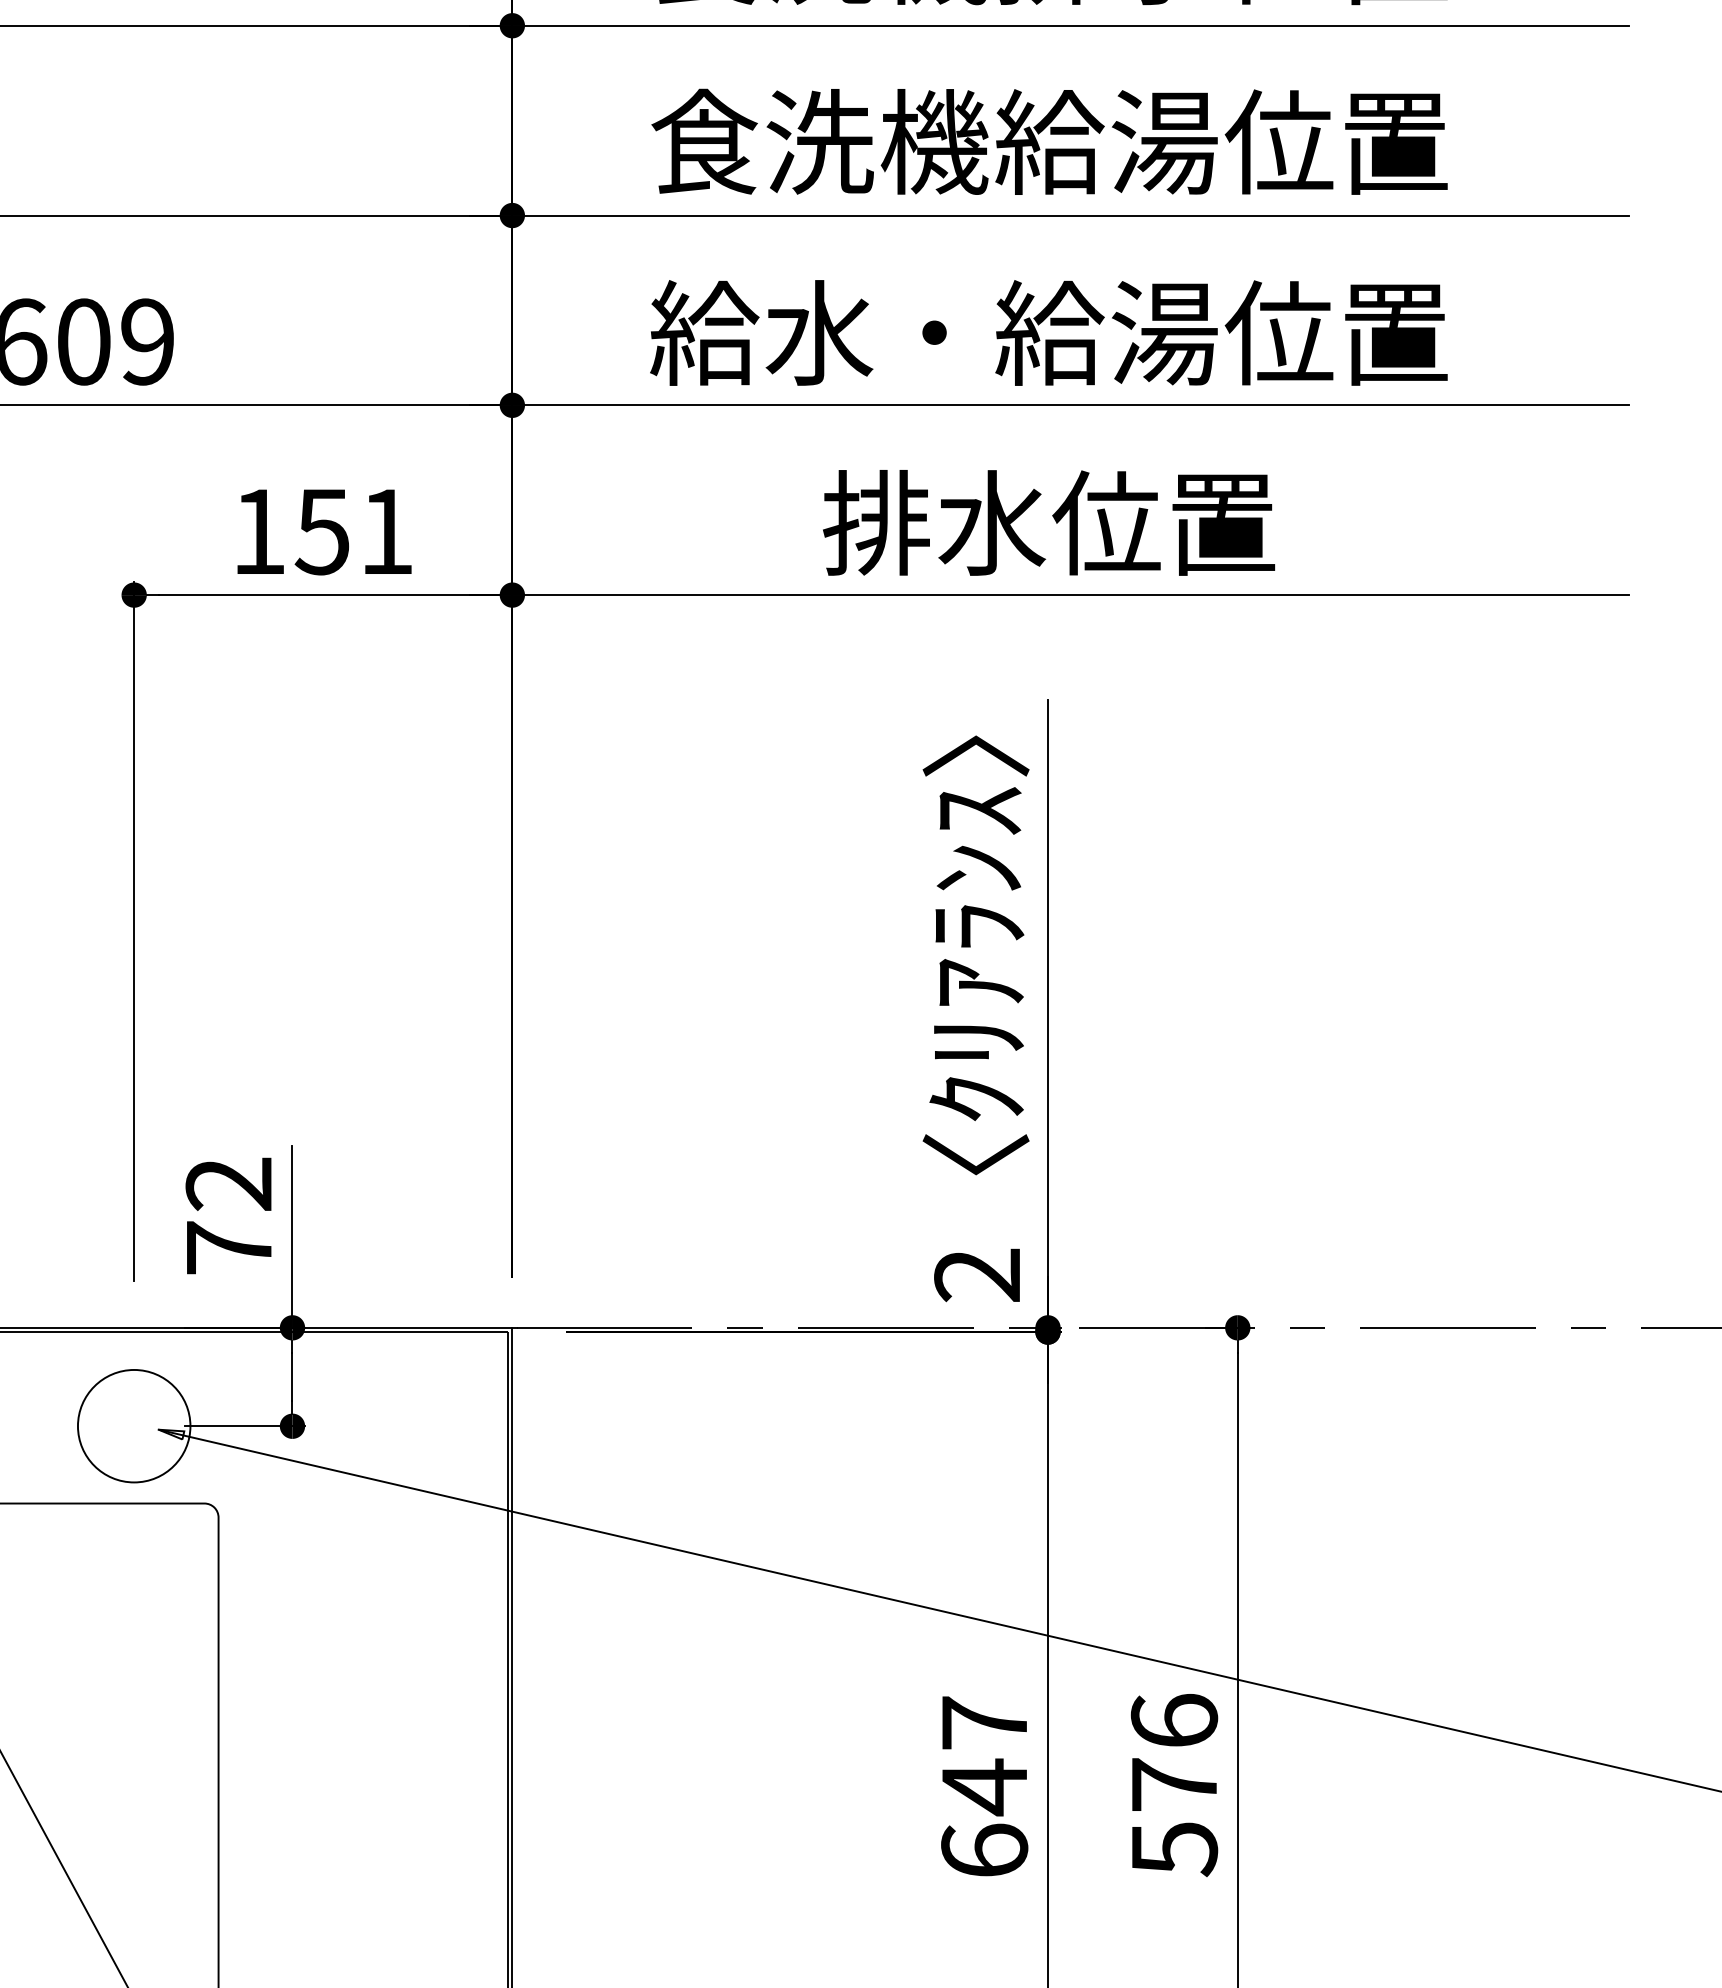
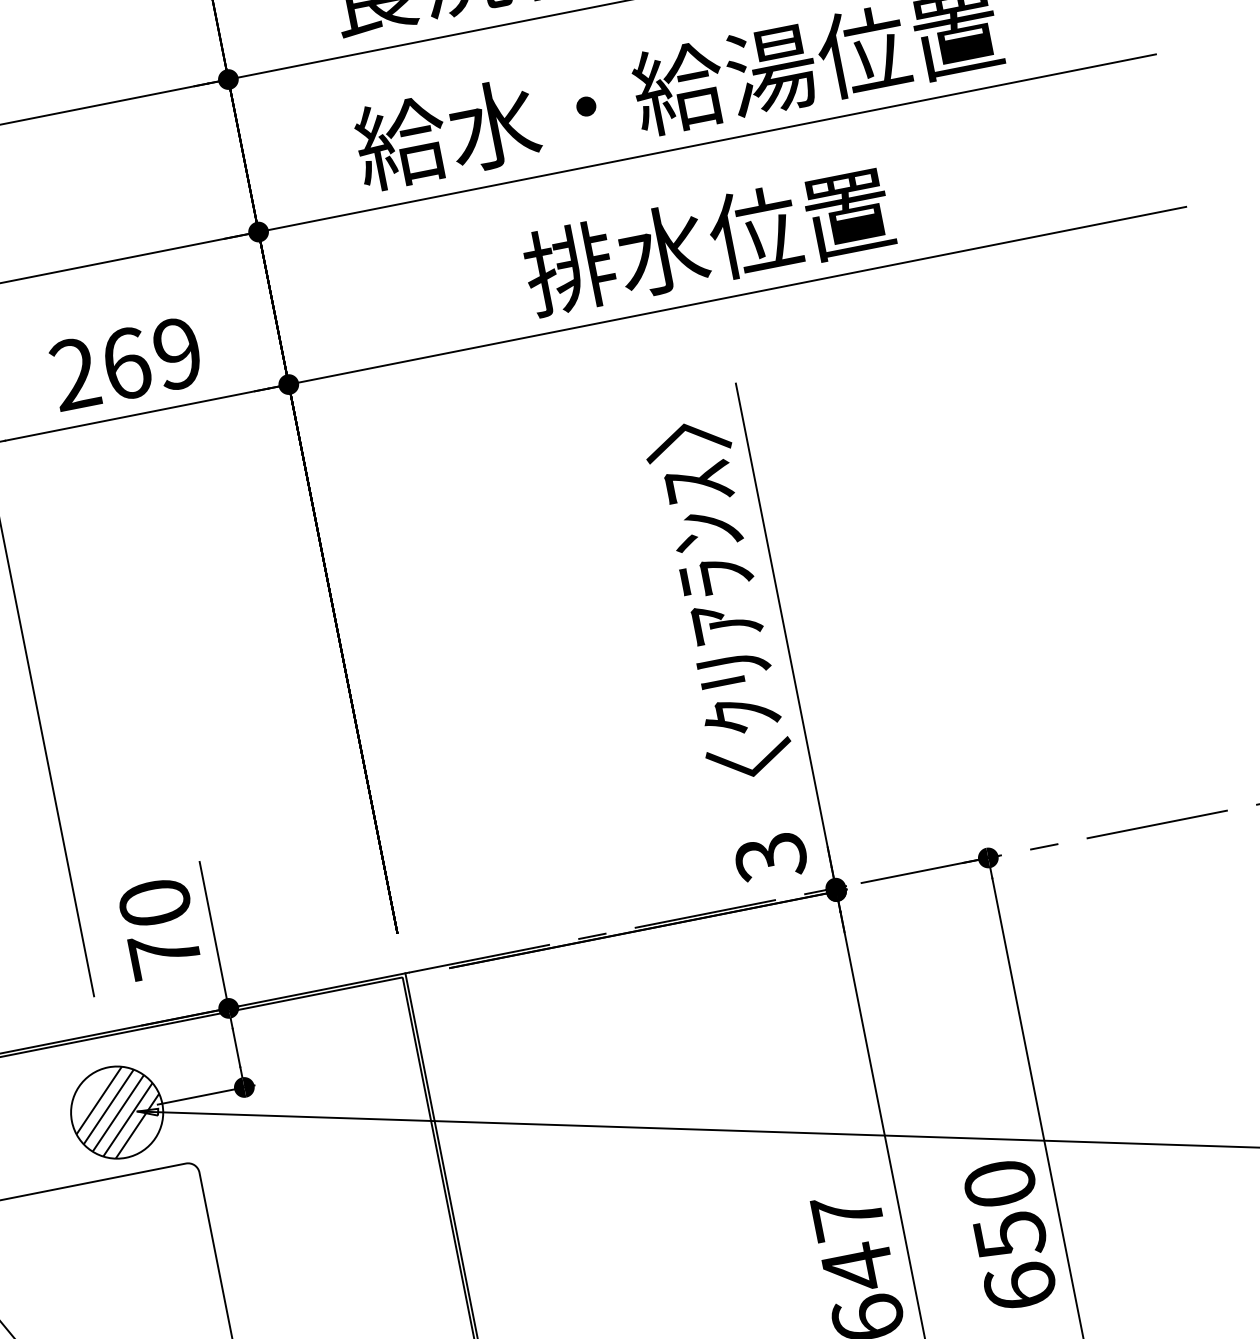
text: (322, 531) -> (126, 363), 151 -> 269
text: (228, 1184) -> (154, 903), 72 -> 70
text: (977, 1275) -> (770, 857), 2 -> 3
hatch: (134, 1426) -> (117, 1112), added
text: (1174, 1785) -> (1010, 1235), 576 -> 650

